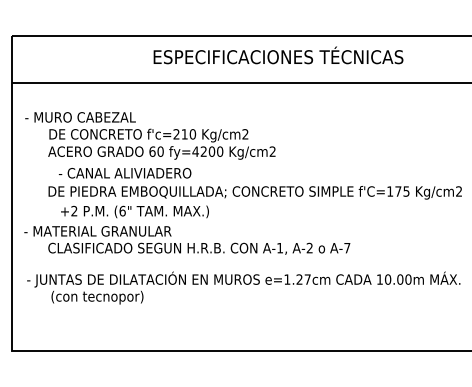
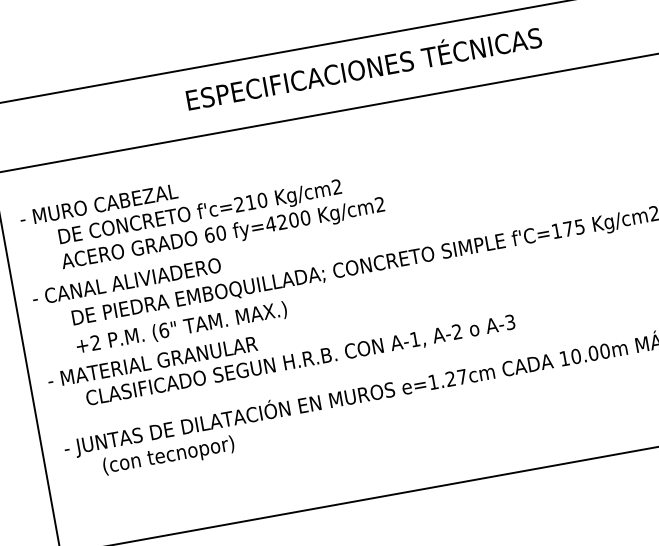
text: (124, 173) -> (125, 282), moved
text: (134, 211) -> (180, 327), moved
text: (347, 247) -> (510, 321), A-7 -> A-3

